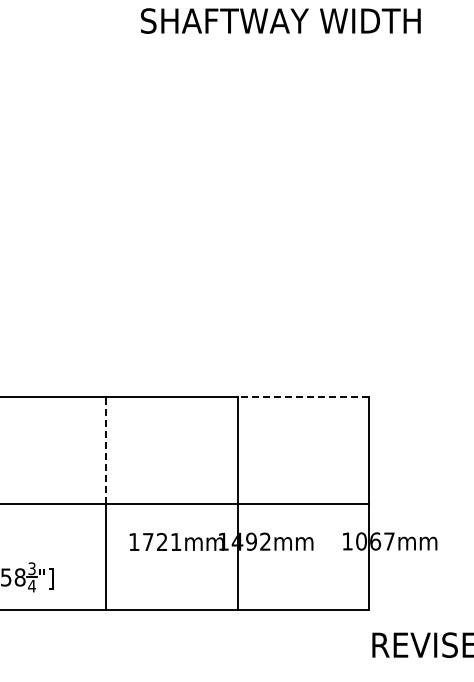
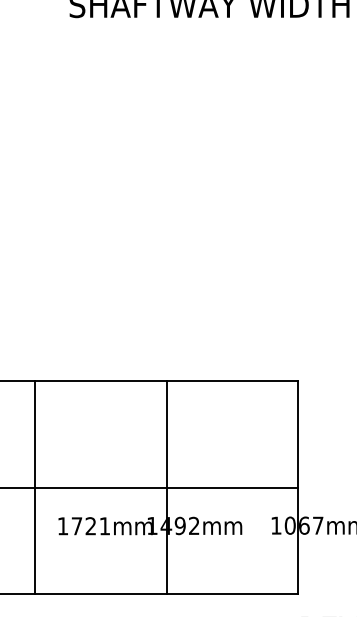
line: (303, 396) -> (232, 380), dashed -> solid
line: (106, 449) -> (35, 433), dashed -> solid

